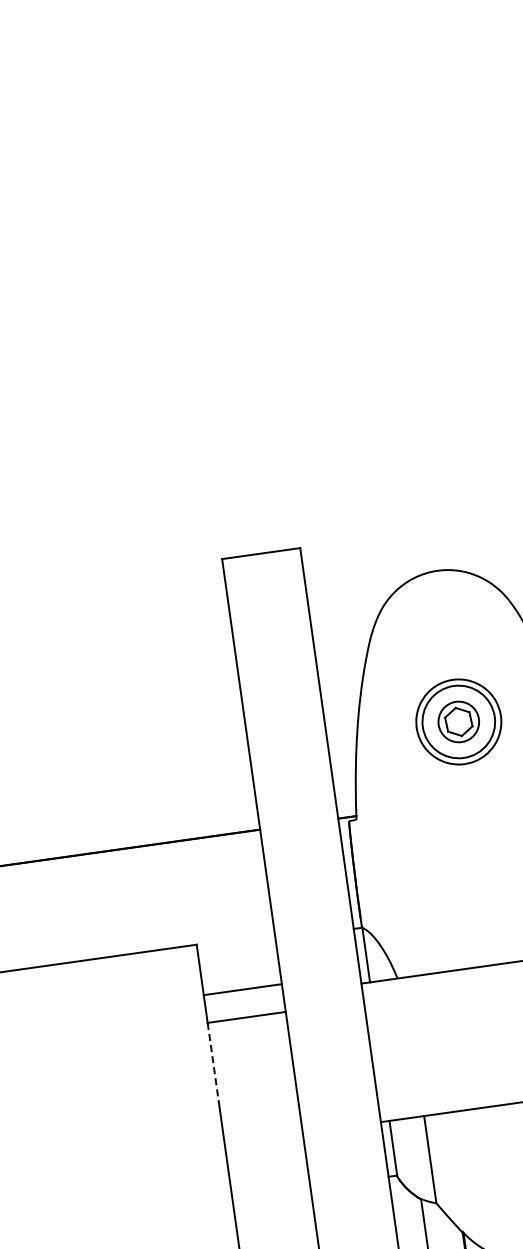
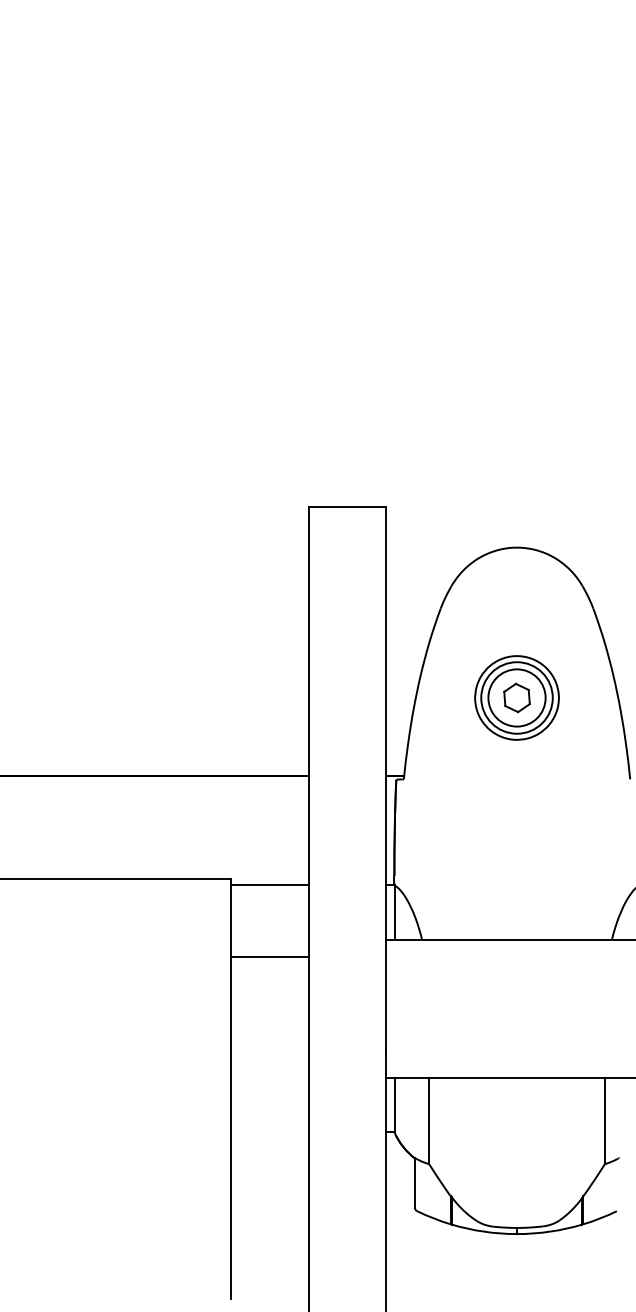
circle: (458, 721) -> (516, 697), size x1.43
line: (242, 989) -> (269, 885), moved
line: (212, 1062) -> (230, 996), dashed -> solid

